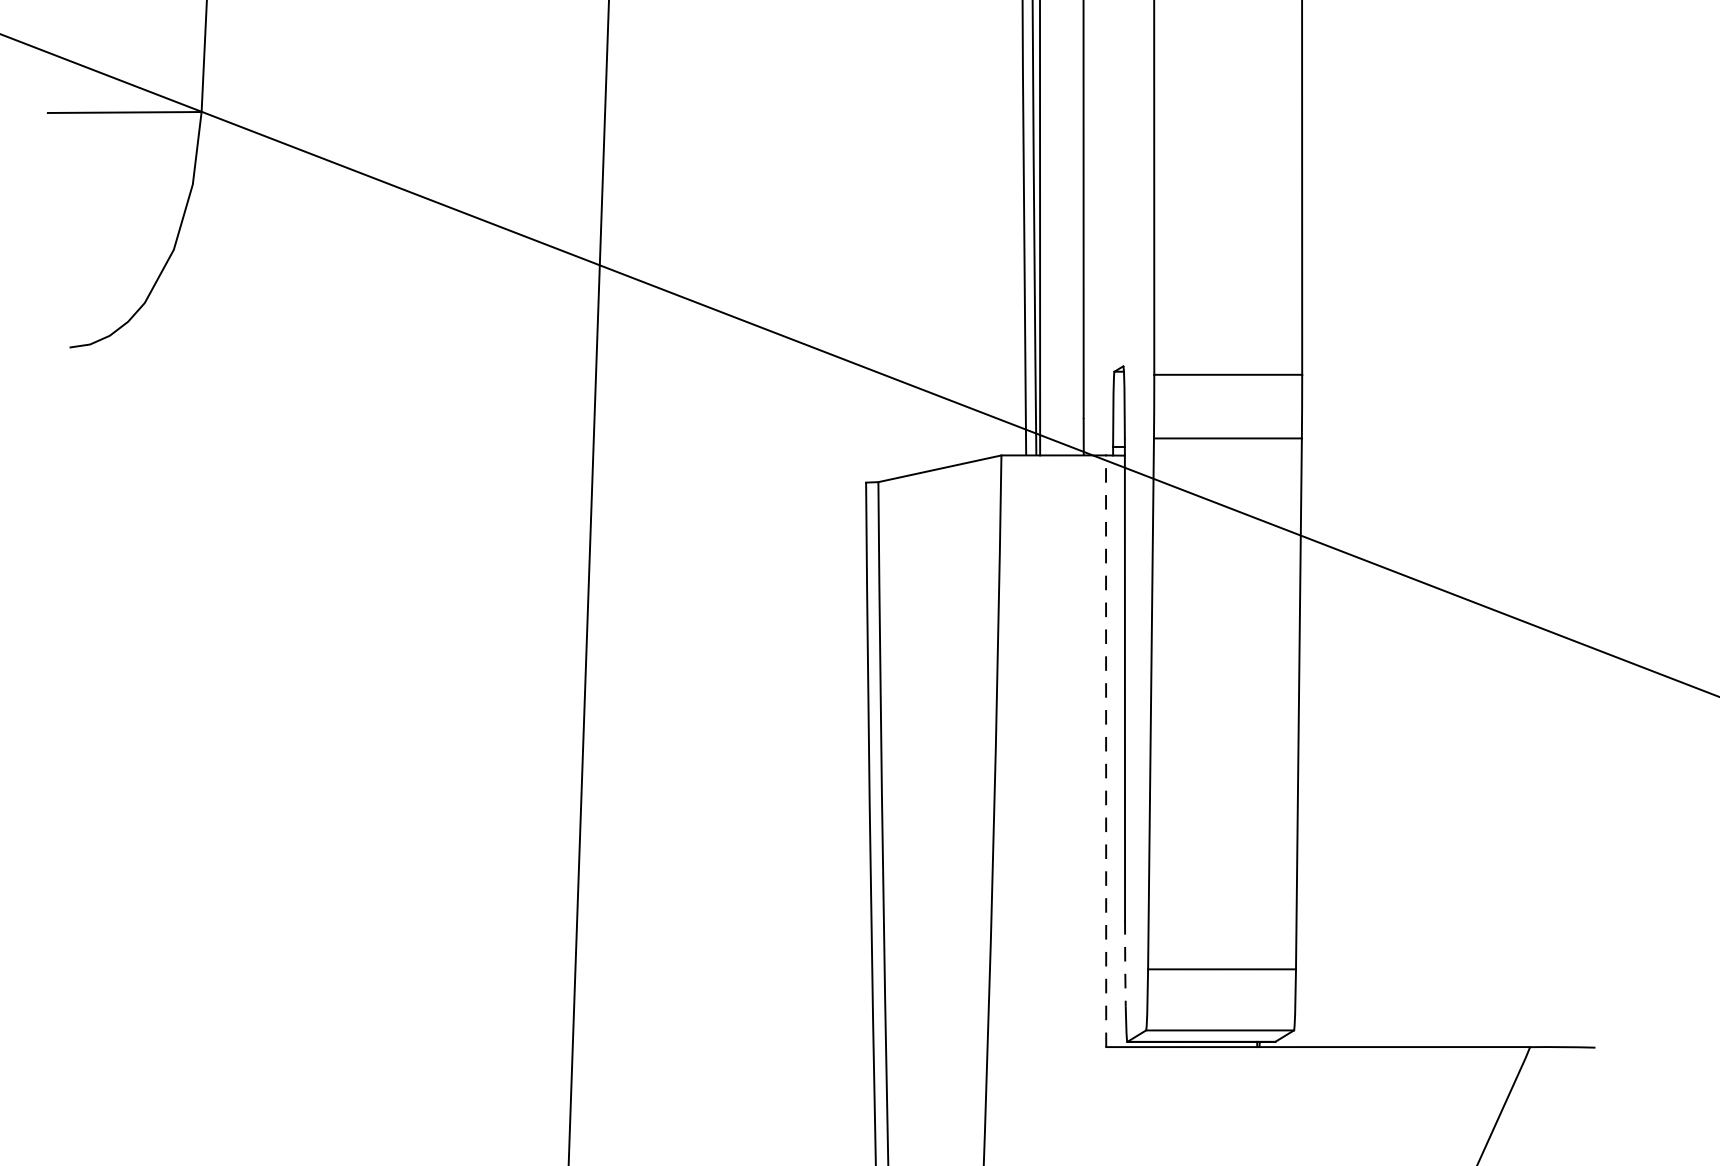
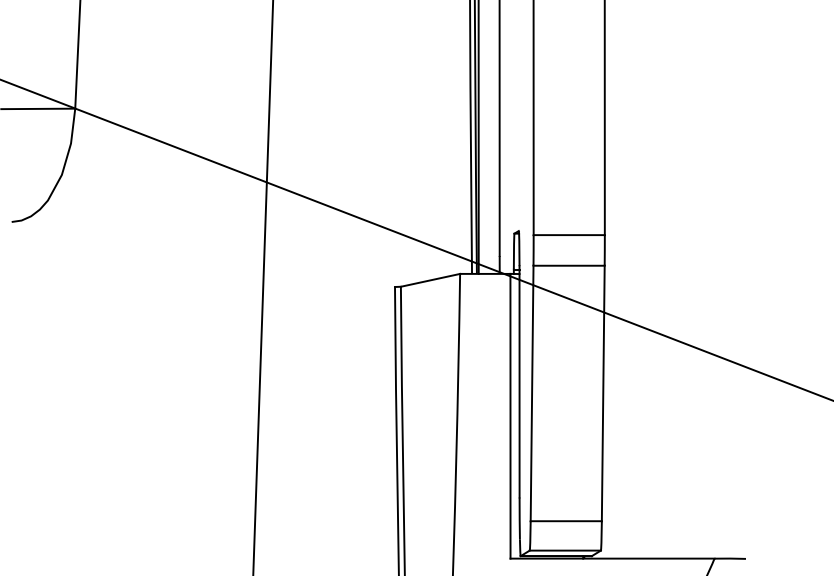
line: (1106, 749) -> (510, 415), dashed -> solid
line: (1124, 965) -> (519, 519), dashed -> solid

